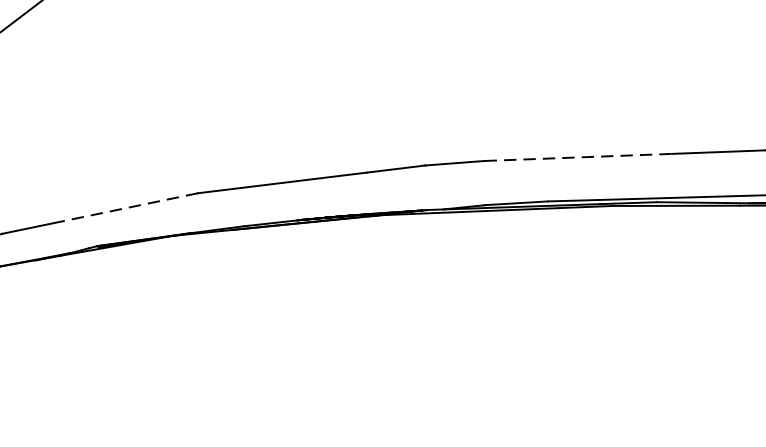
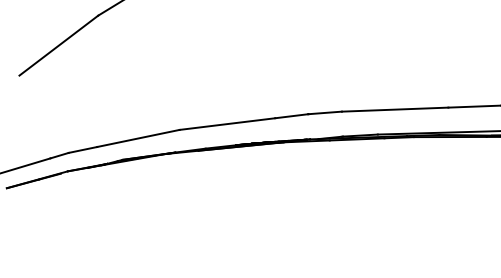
line: (579, 157) -> (395, 109), dashed -> solid
line: (123, 208) -> (137, 138), dashed -> solid

